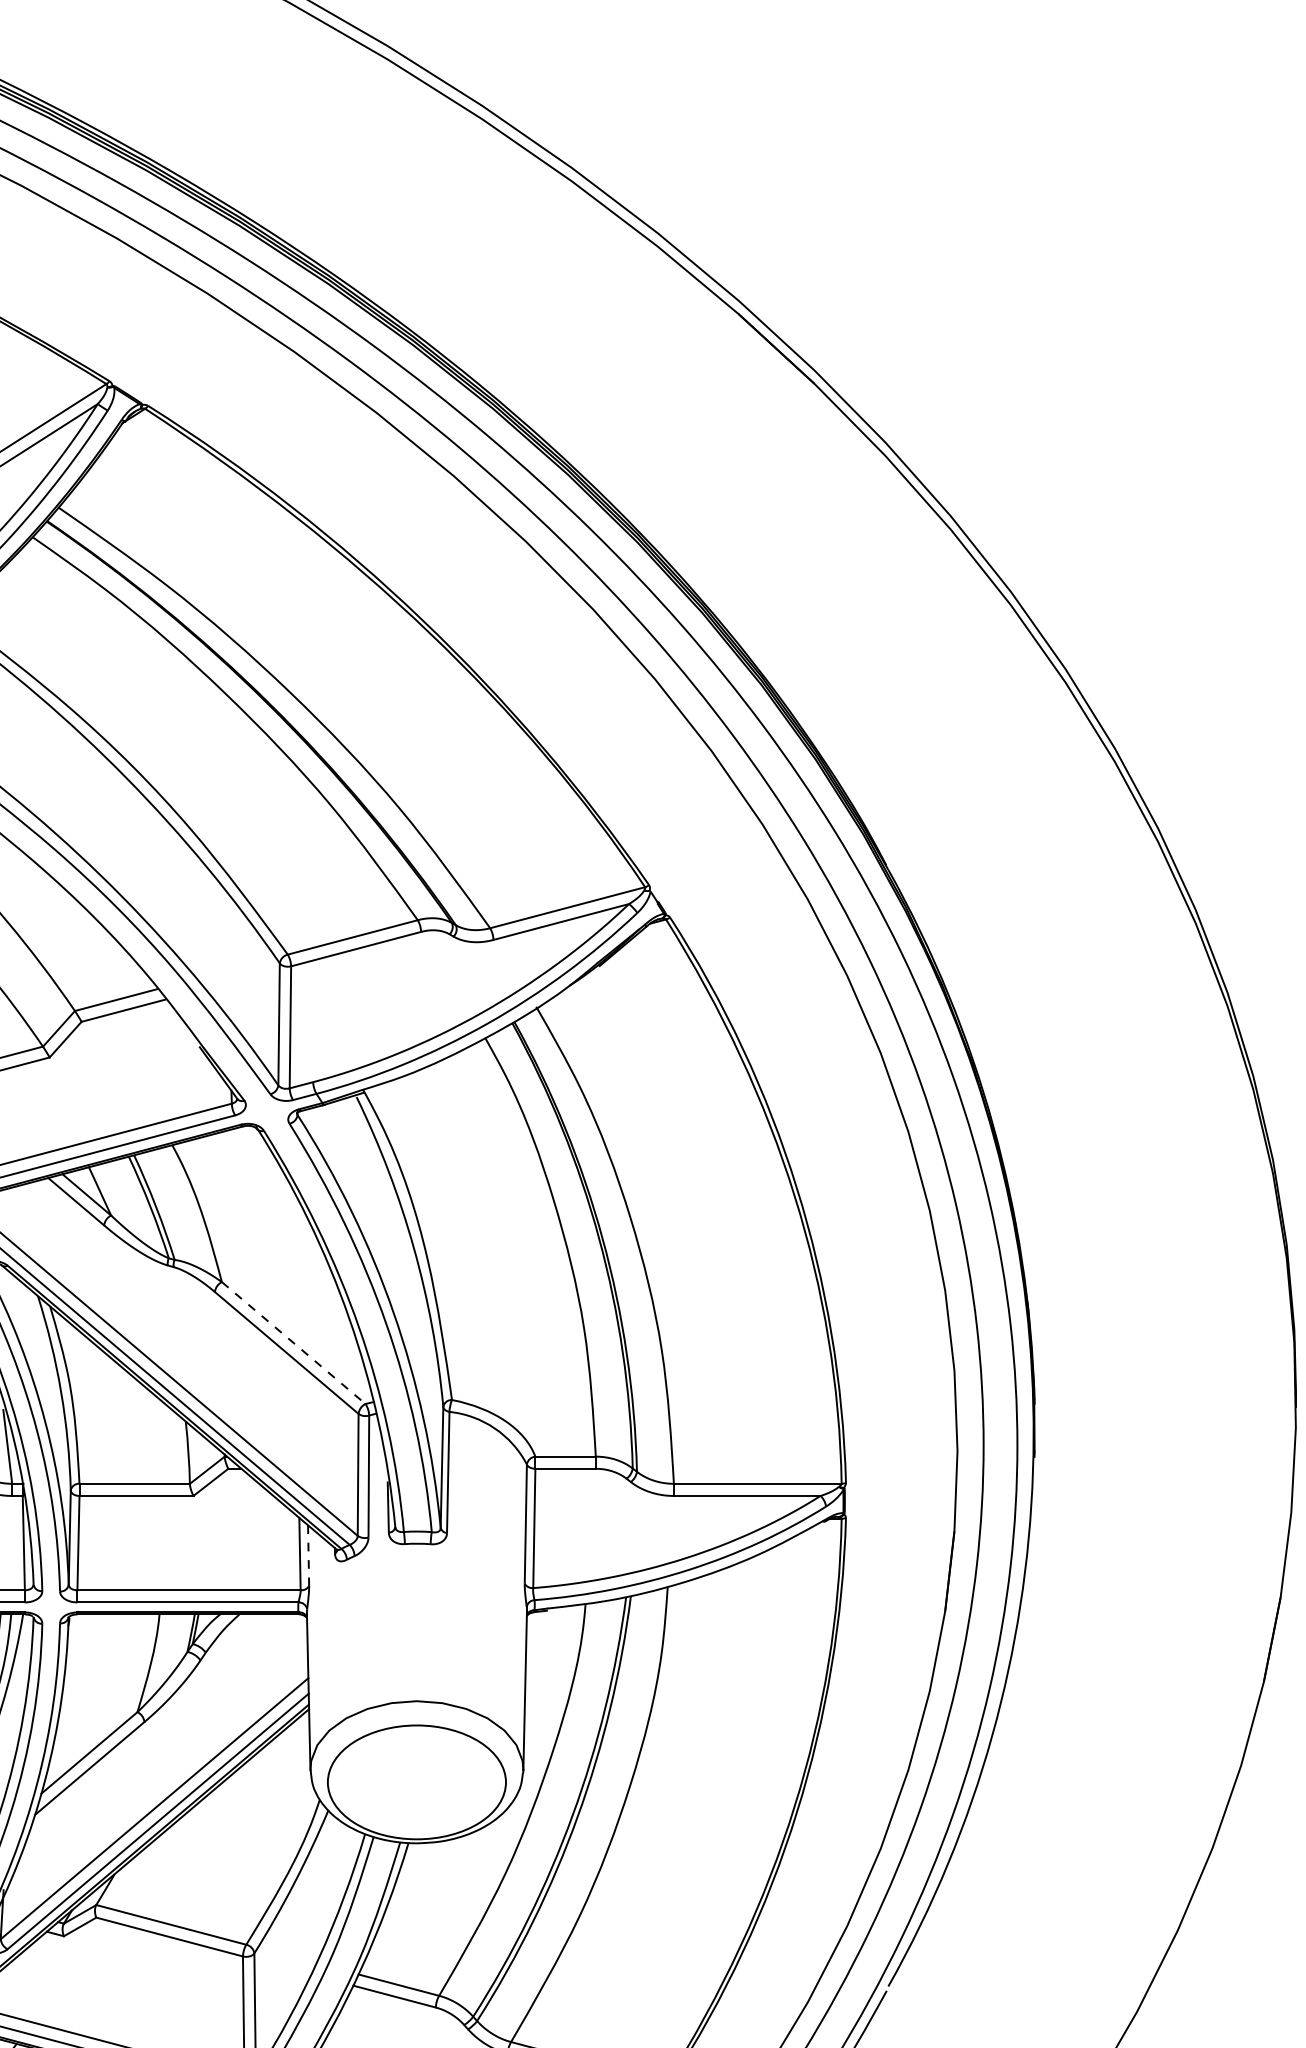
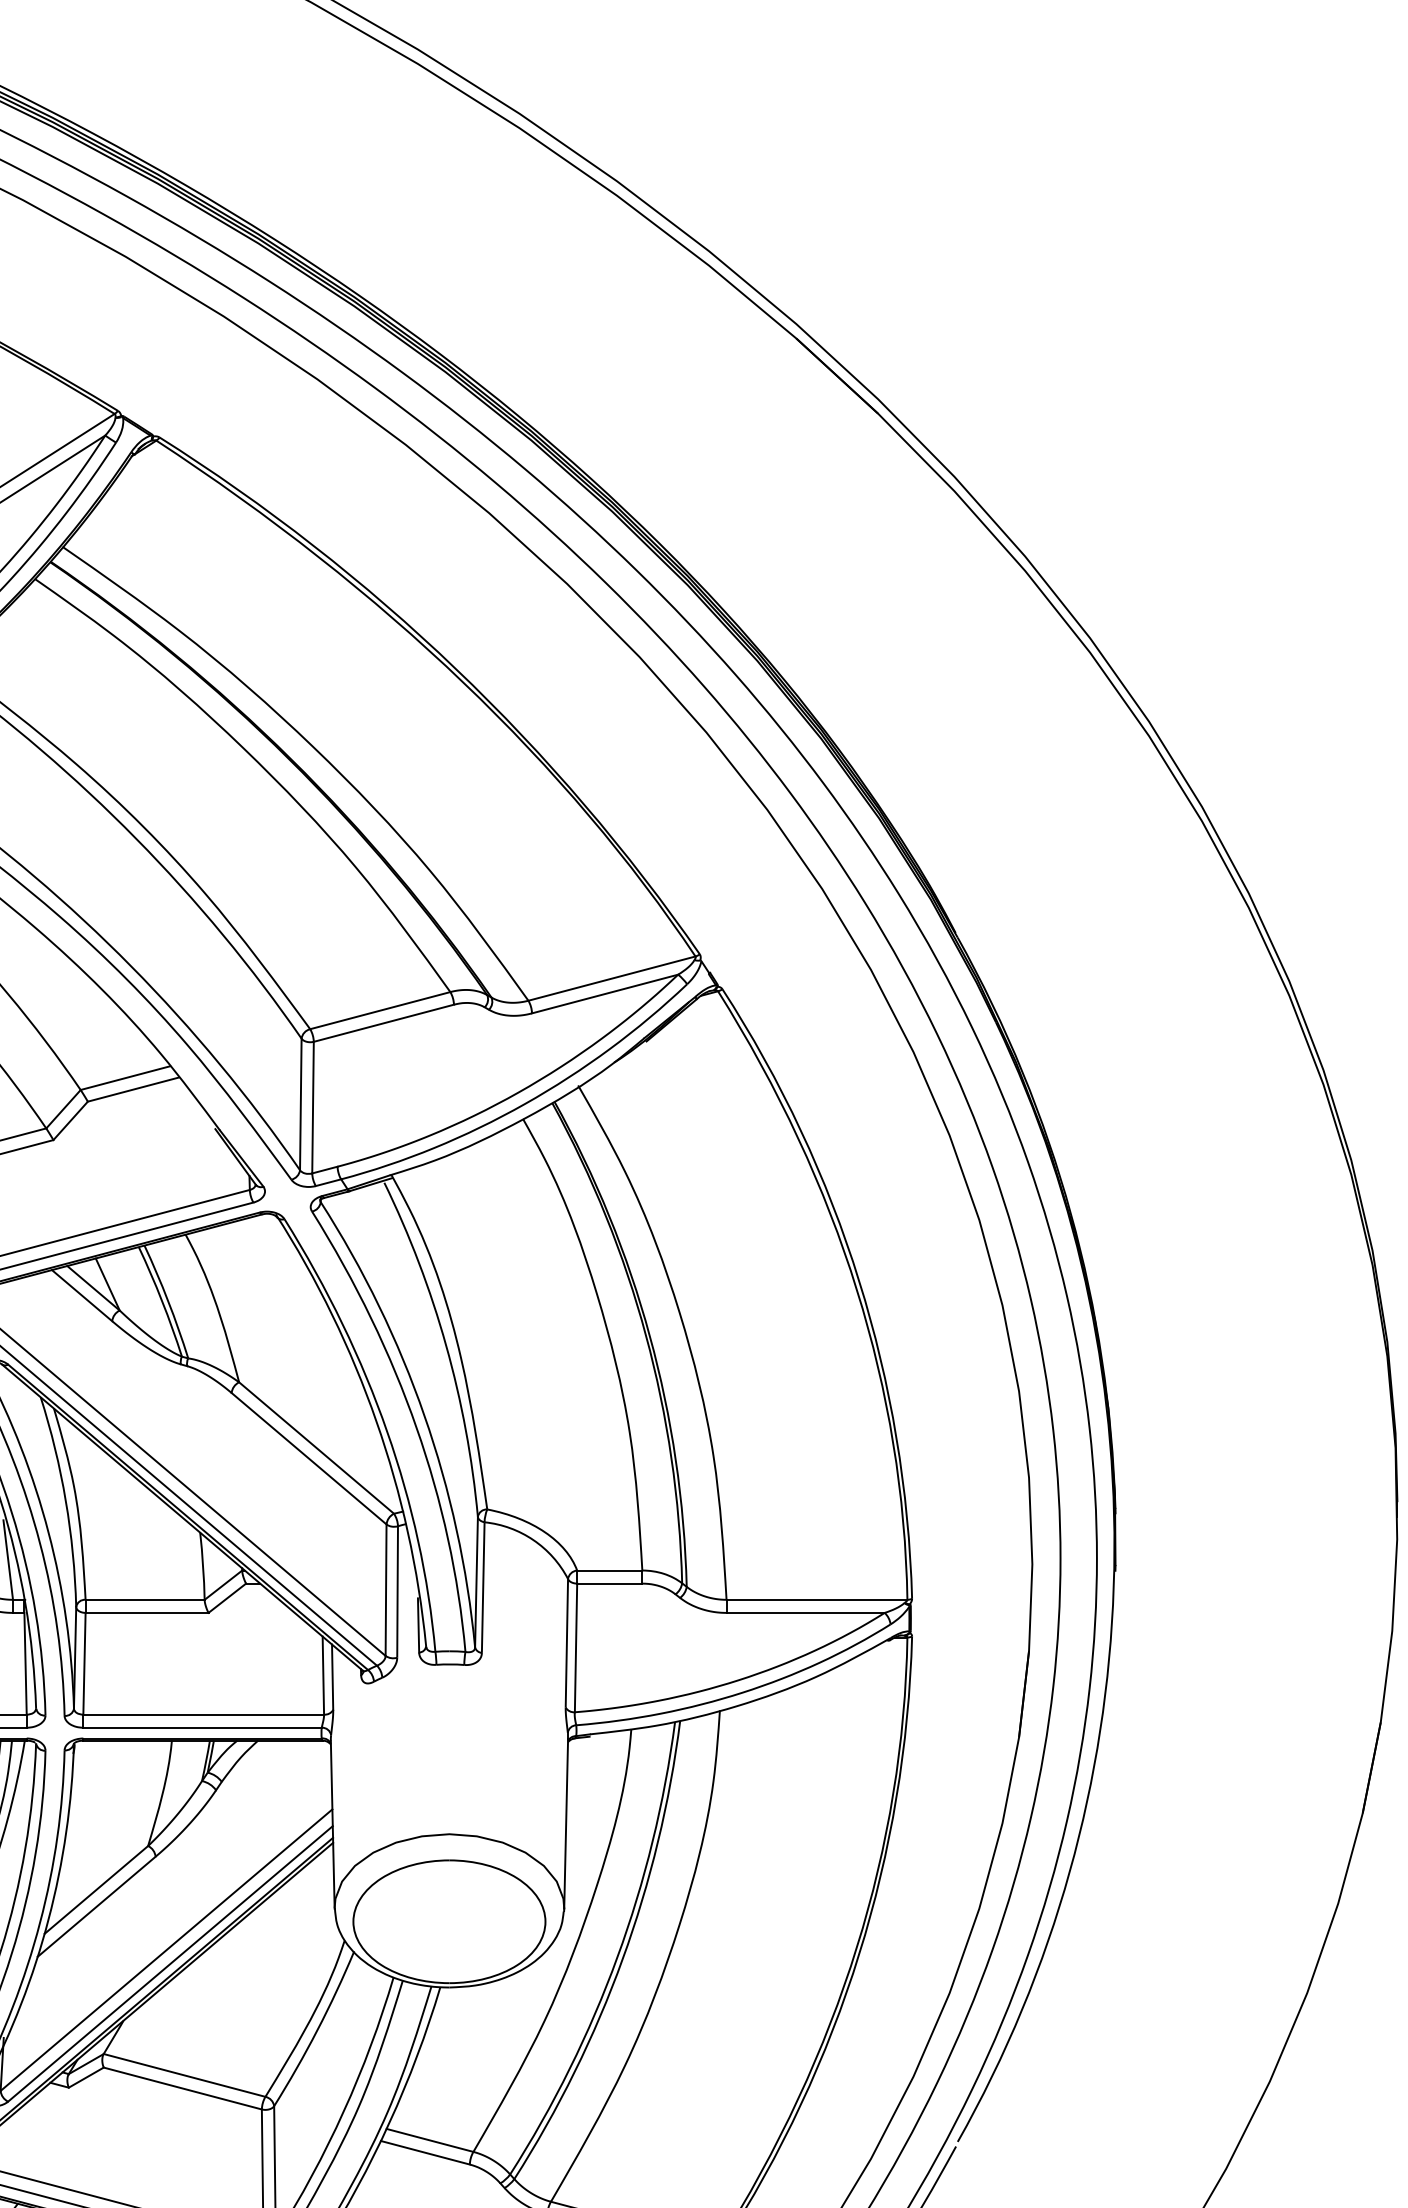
line: (294, 1343) -> (317, 1448), dashed -> solid
line: (308, 1556) -> (332, 1678), dashed -> solid

